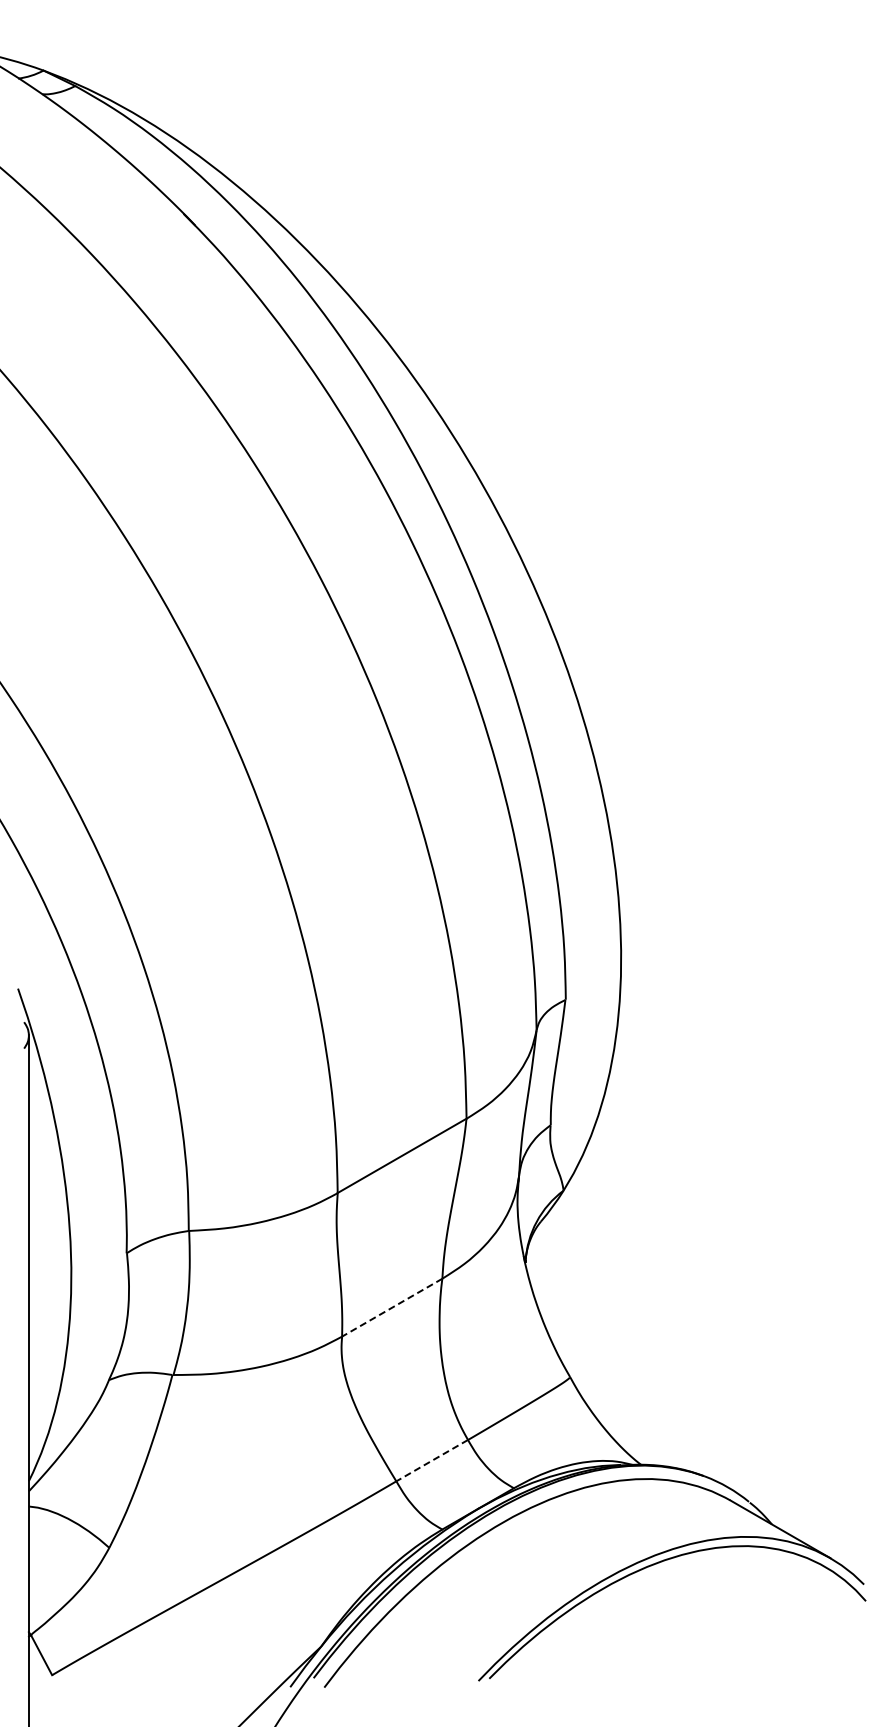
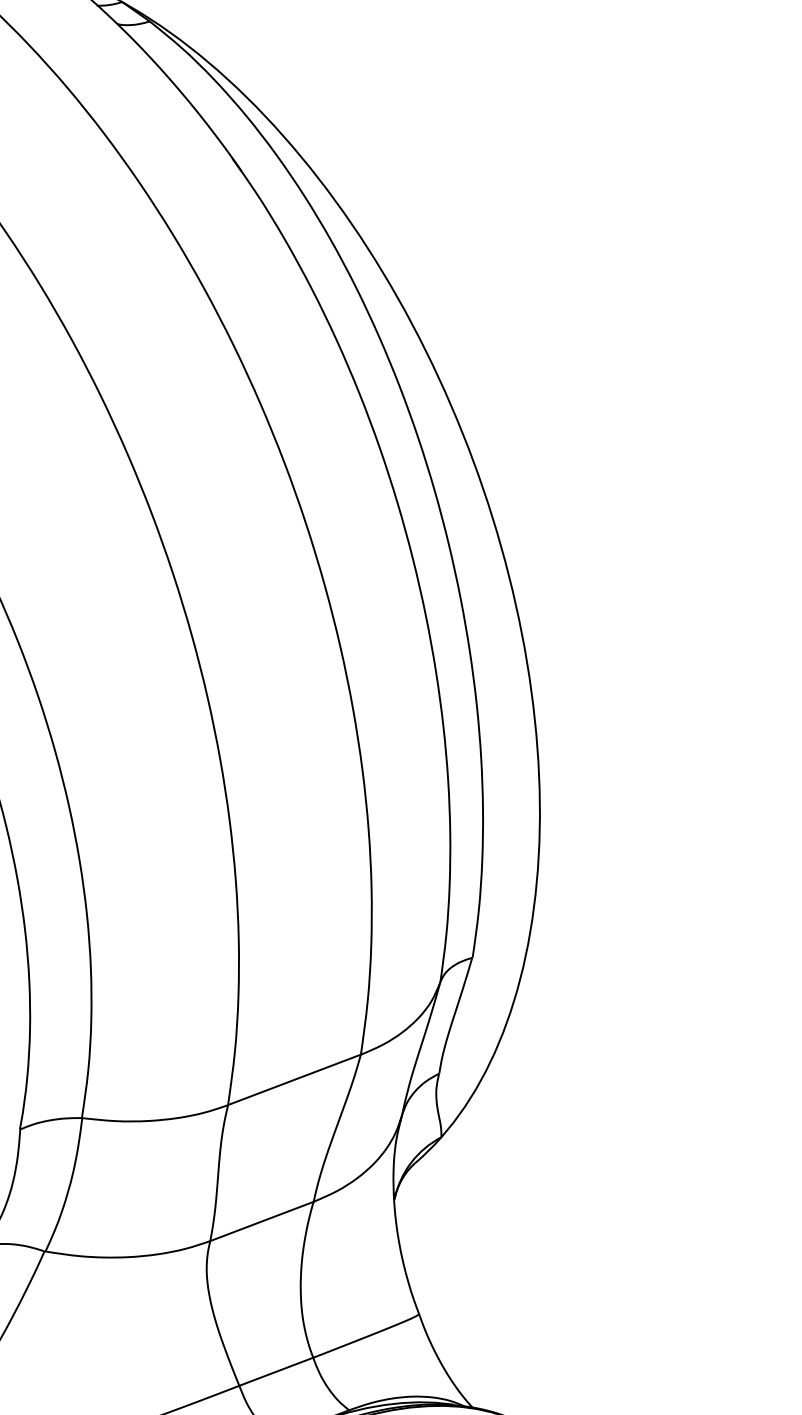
line: (392, 1307) -> (262, 1221), dashed -> solid
line: (431, 1460) -> (275, 1371), dashed -> solid

